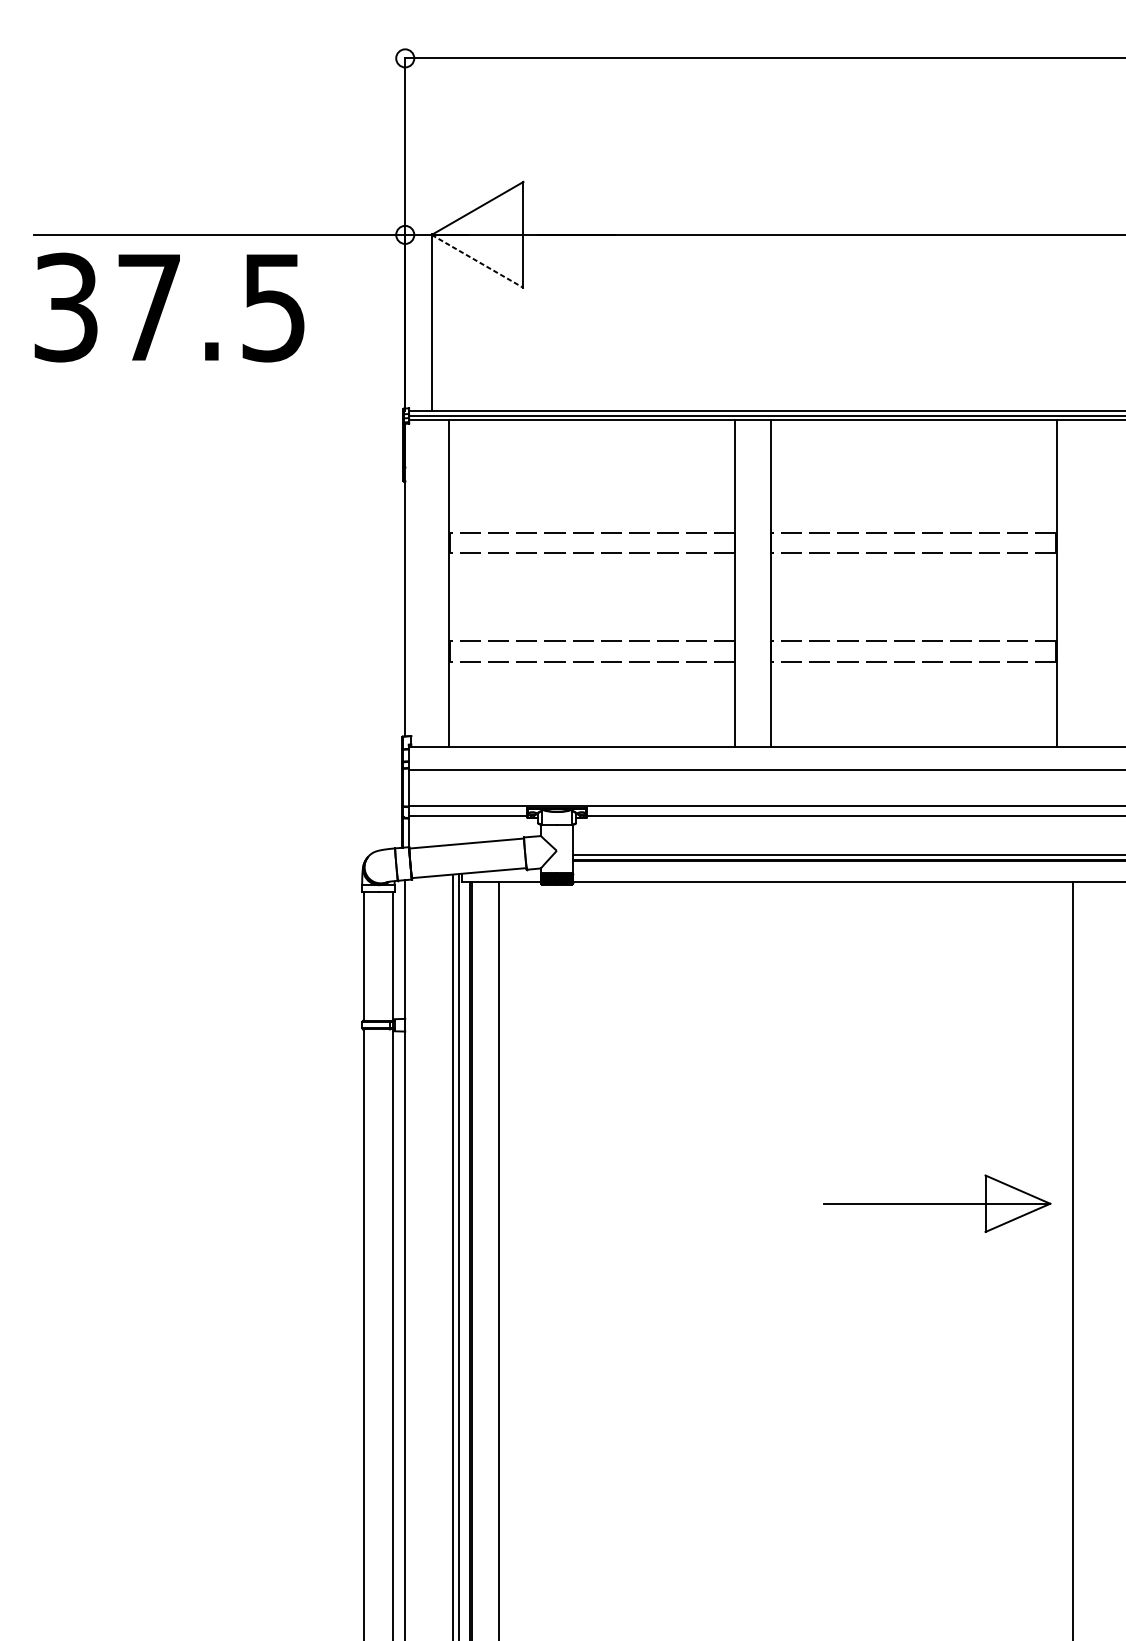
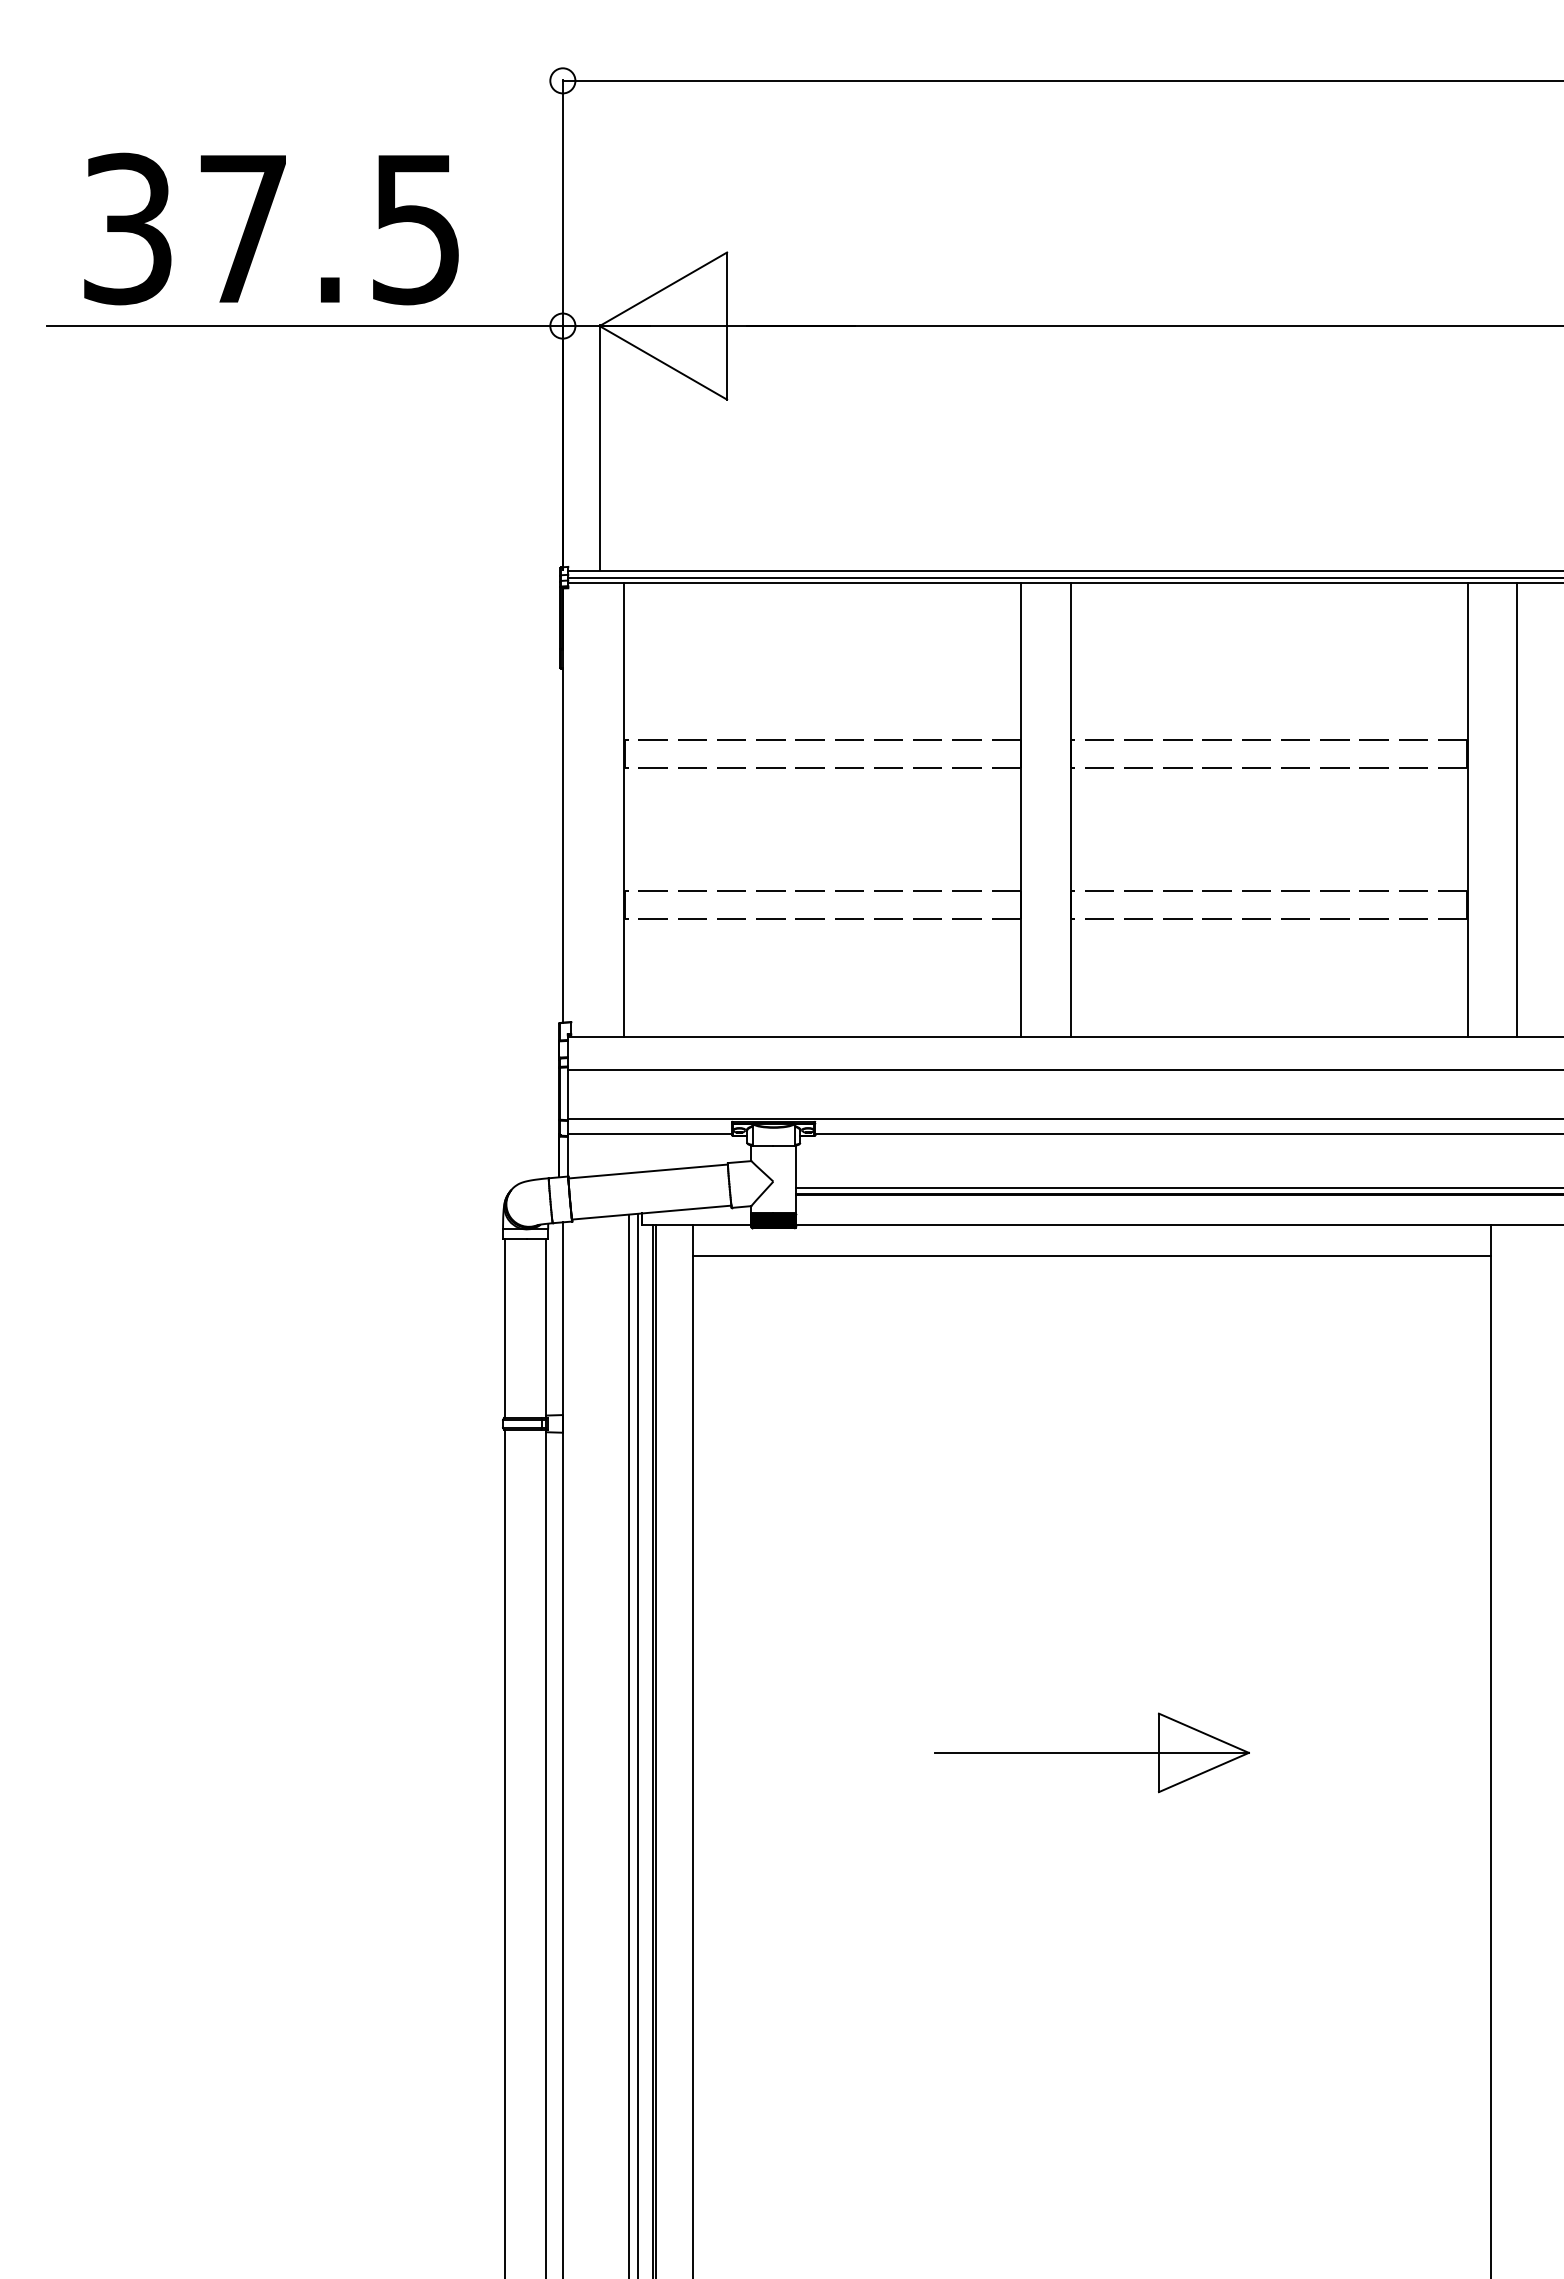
line: (477, 261) -> (663, 362), dashed -> solid
text: (169, 307) -> (271, 228), moved
line: (1091, 583) -> (1516, 810), added
line: (785, 904) -> (1091, 1256), added
part: (936, 1203) -> (1091, 1752), moved

